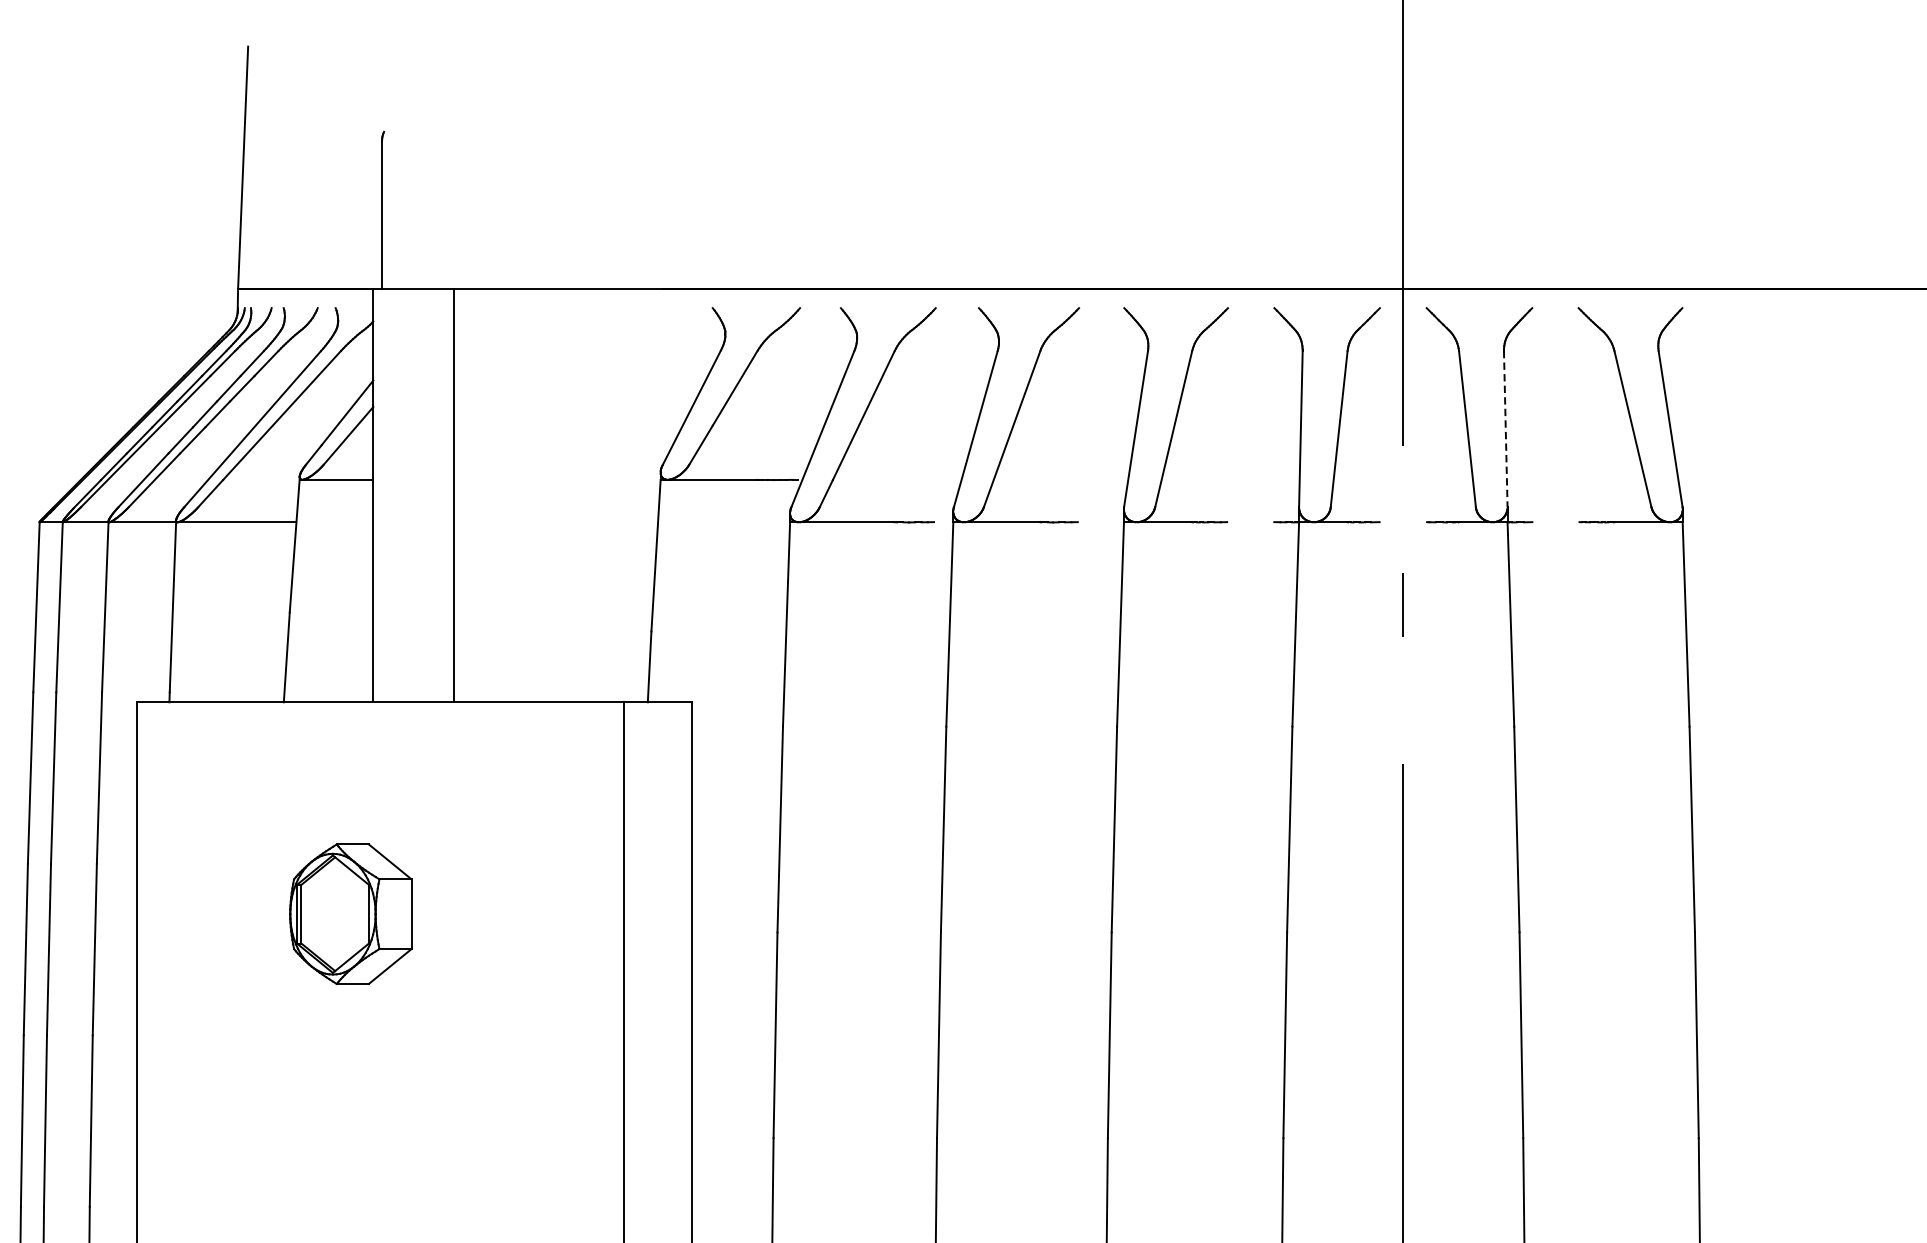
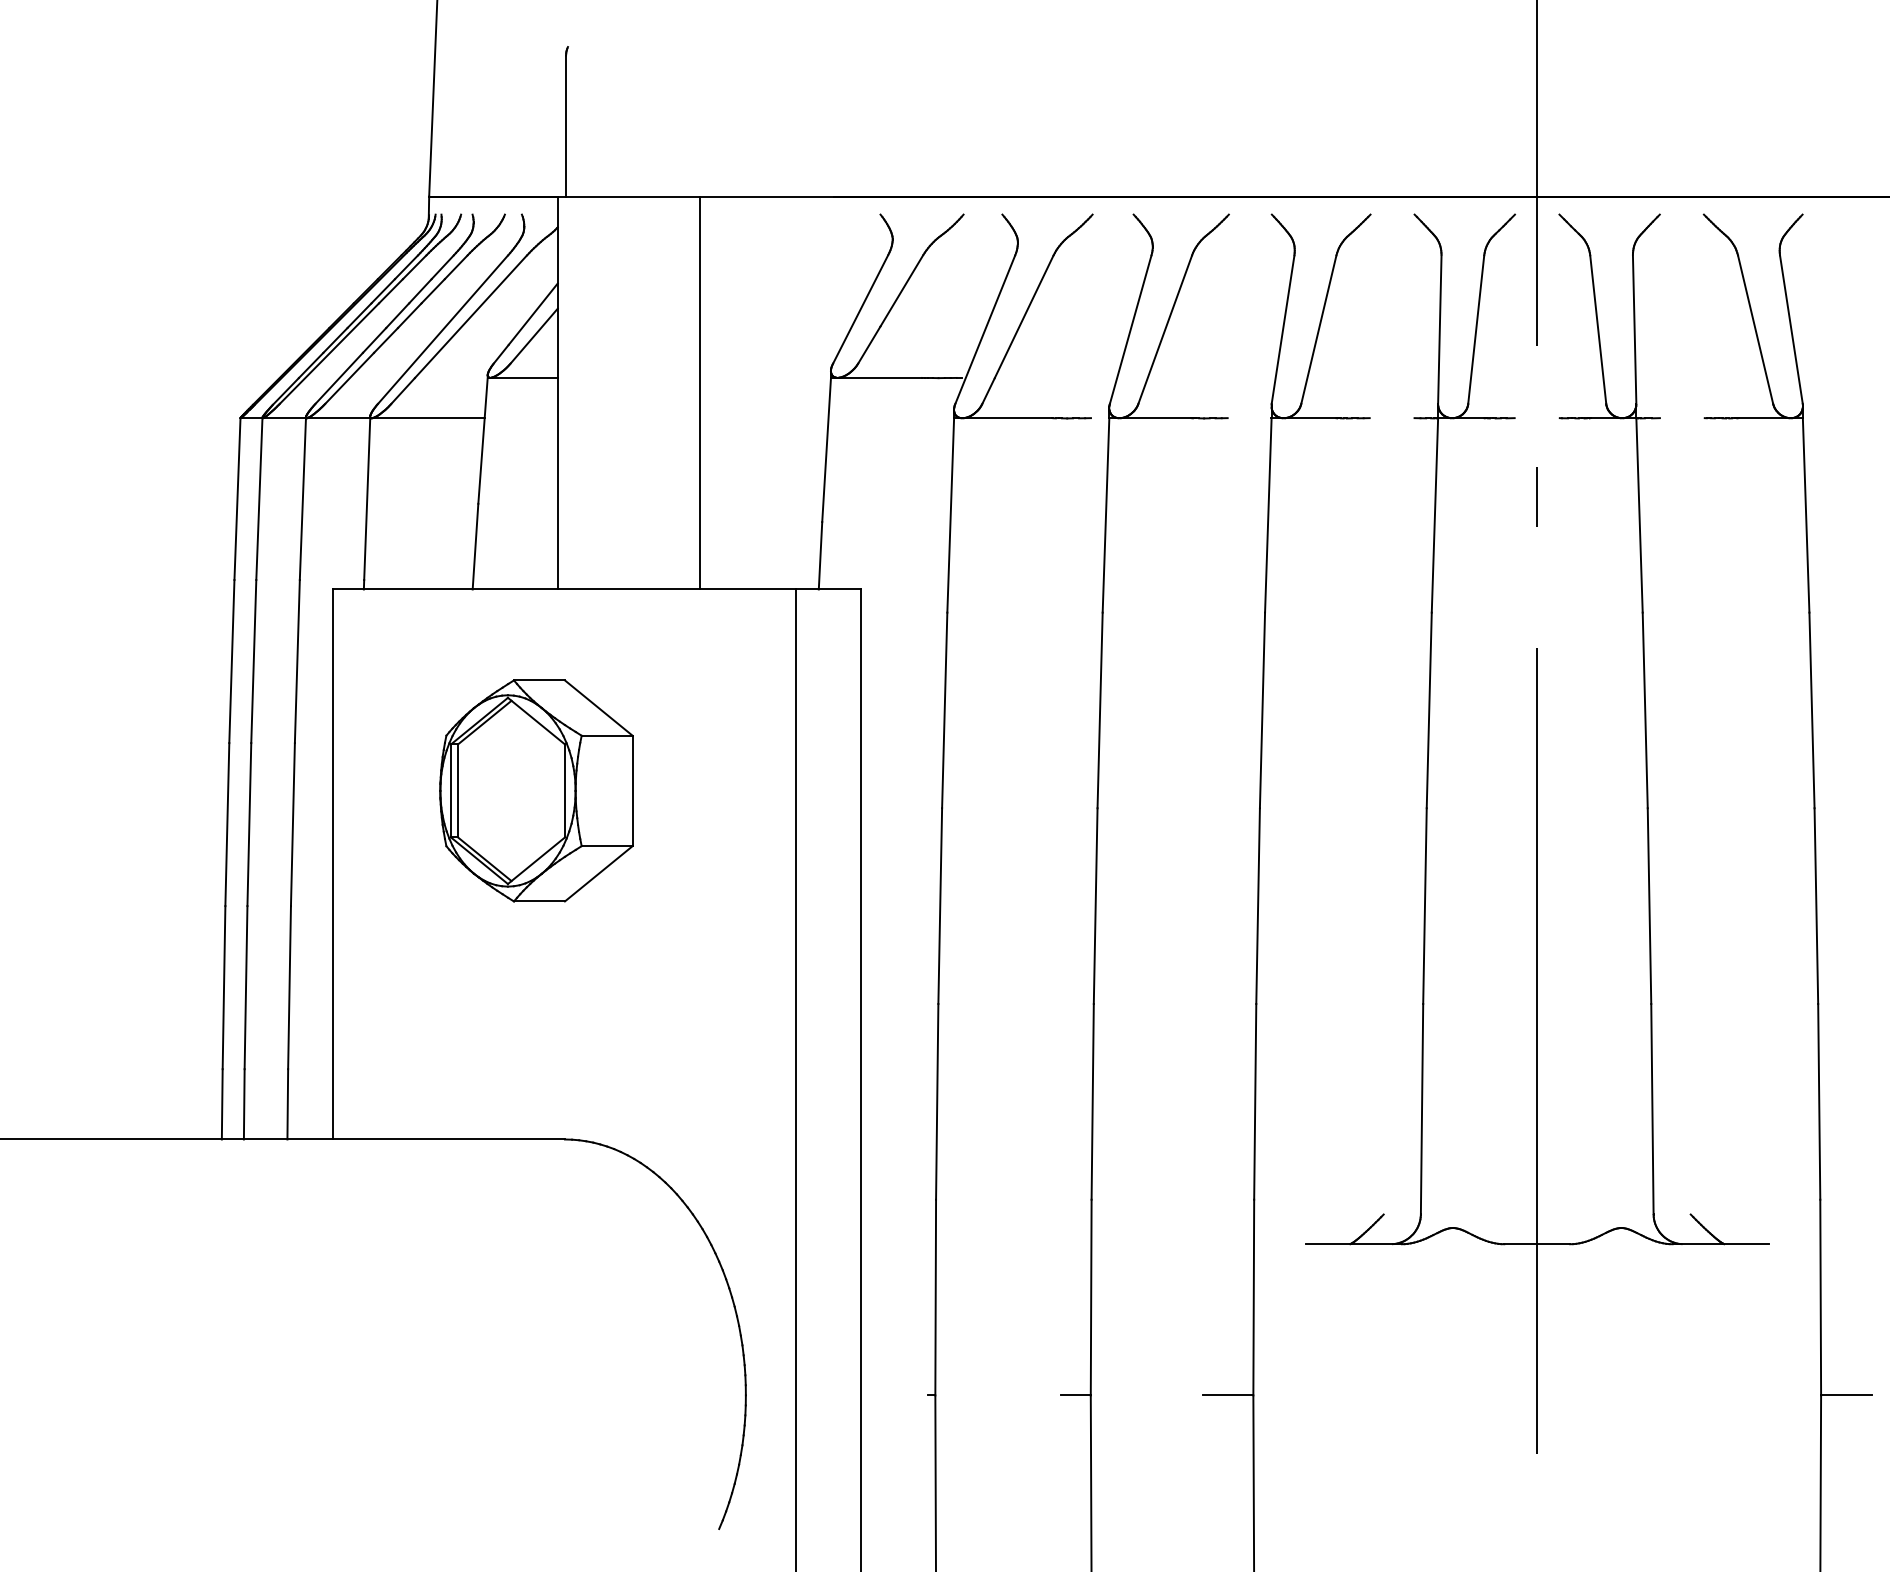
line: (1505, 429) -> (1634, 330), dashed -> solid
line: (454, 495) -> (700, 392), moved
part: (350, 913) -> (536, 790), size x1.67

